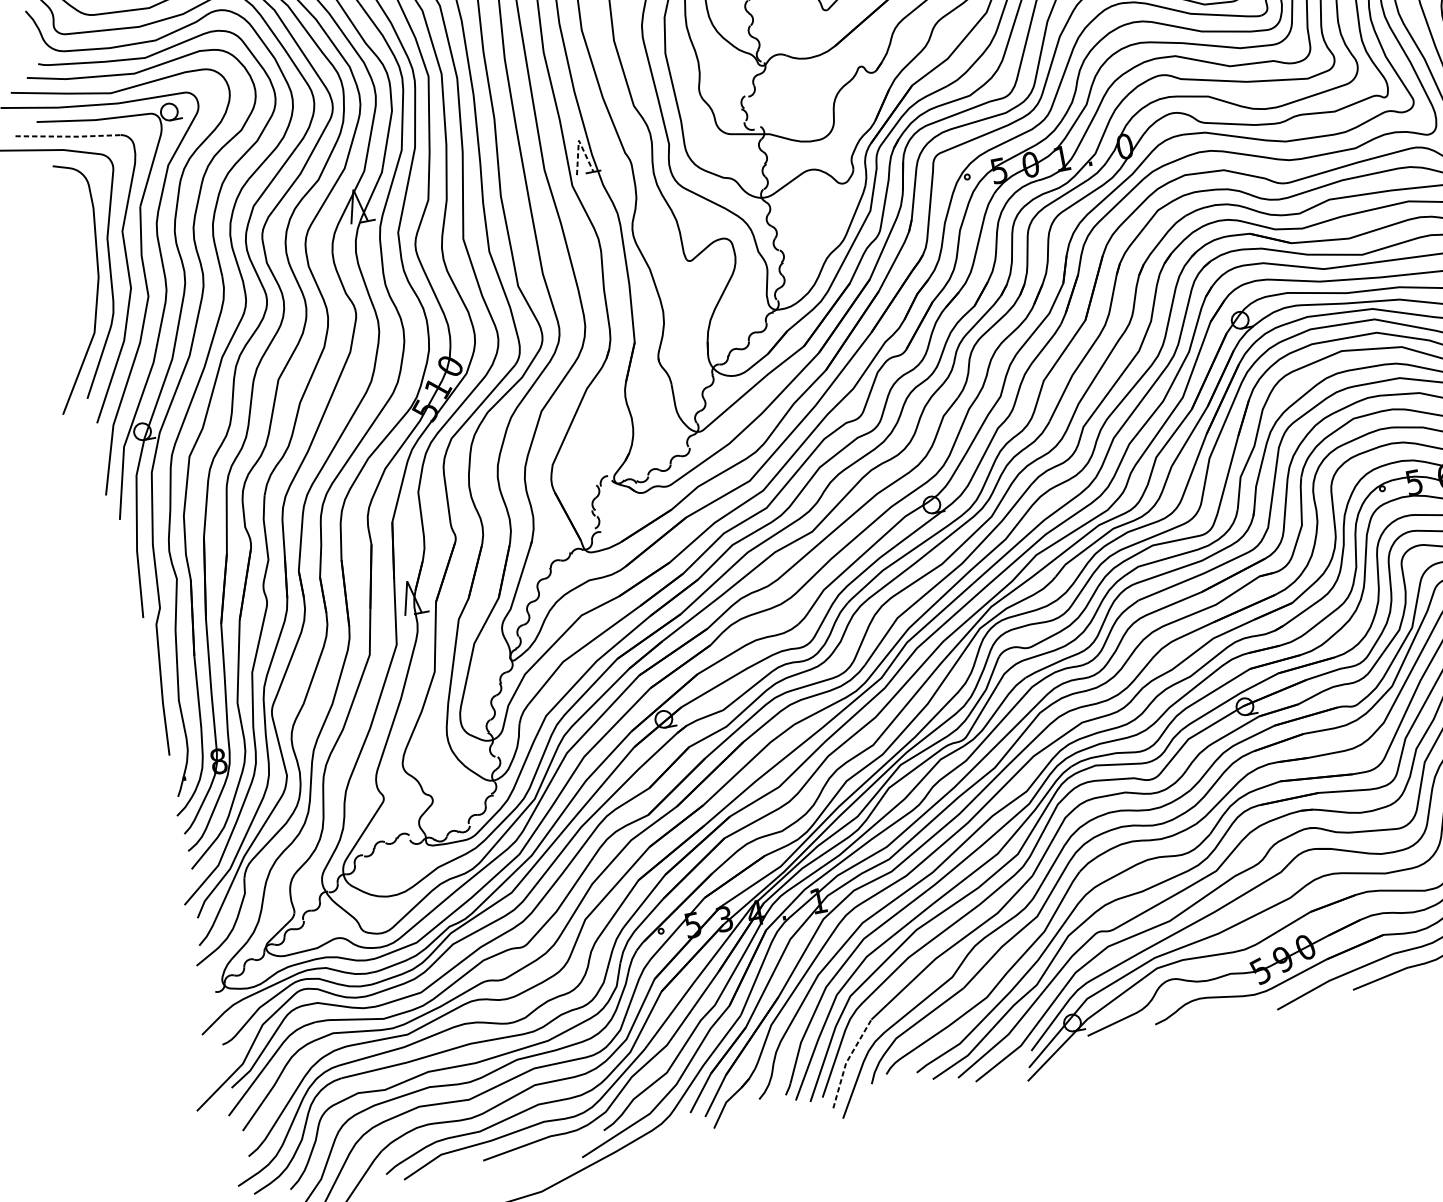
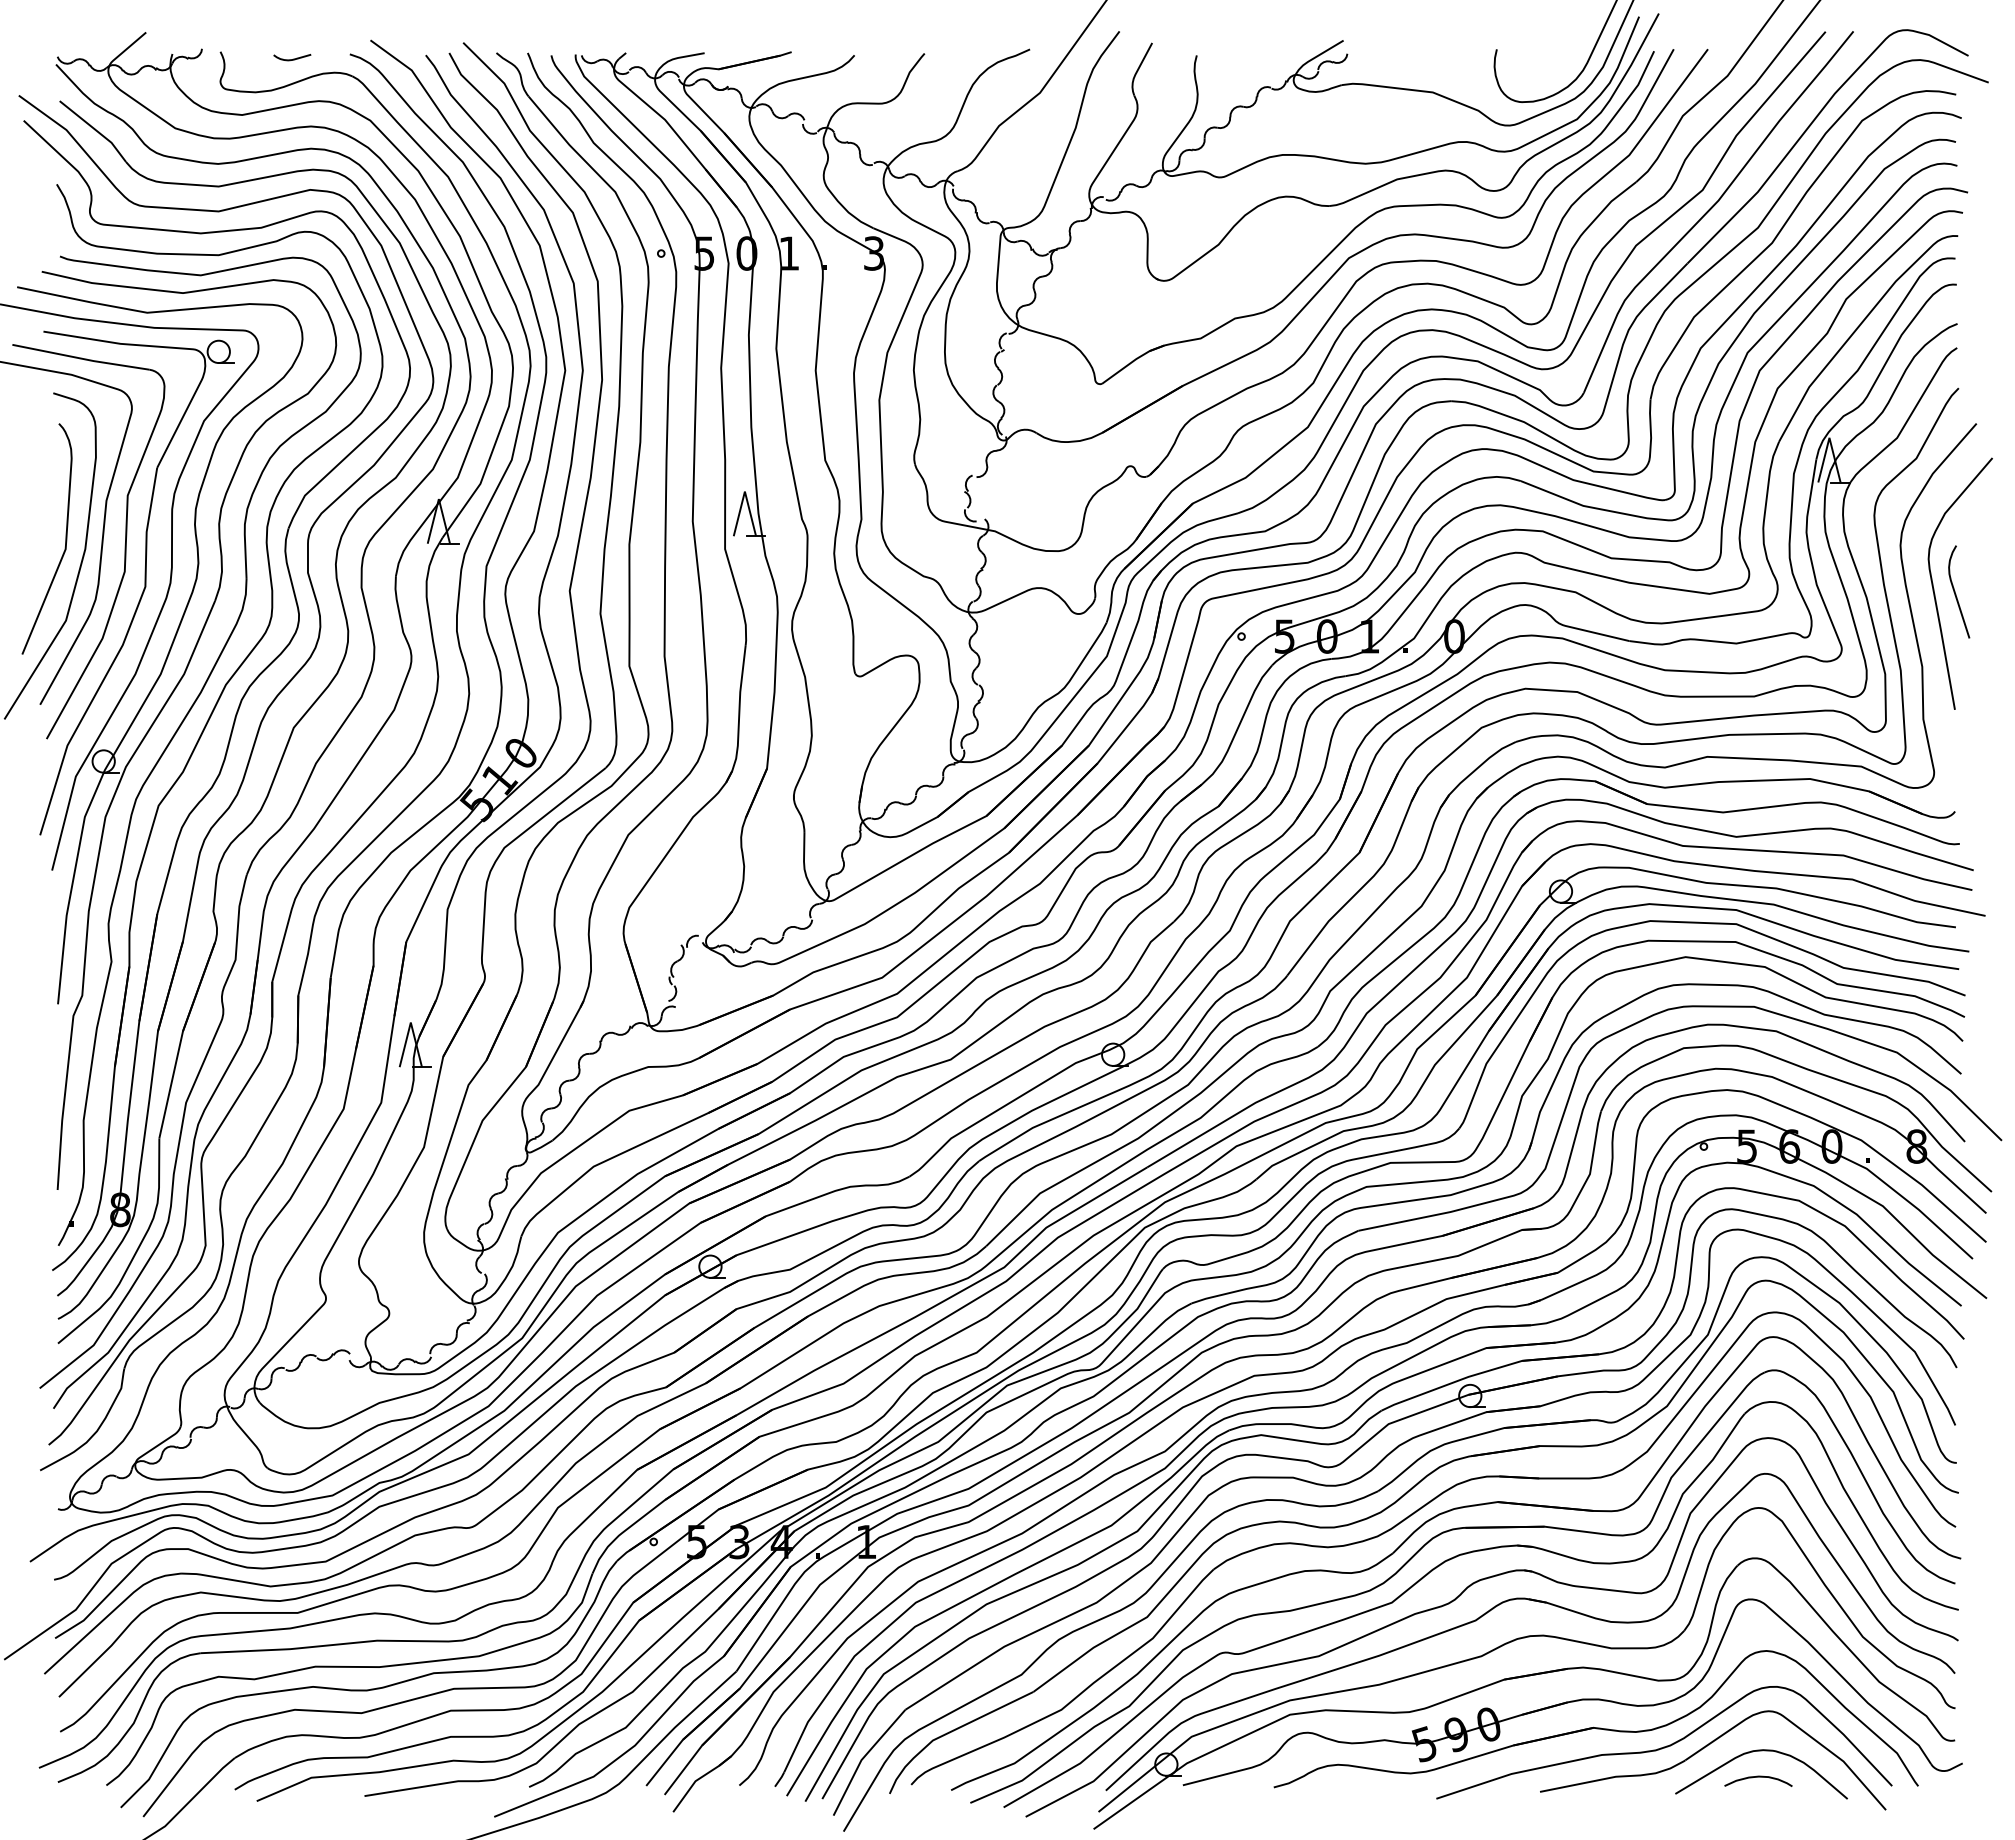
line: (68, 136) -> (81, 358), dashed -> solid
line: (578, 140) -> (744, 491), dashed -> solid
curve: (82, 272) -> (65, 538), added
line: (846, 1061) -> (862, 1758), dashed -> solid

